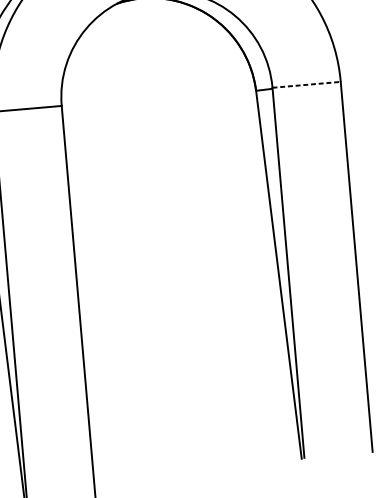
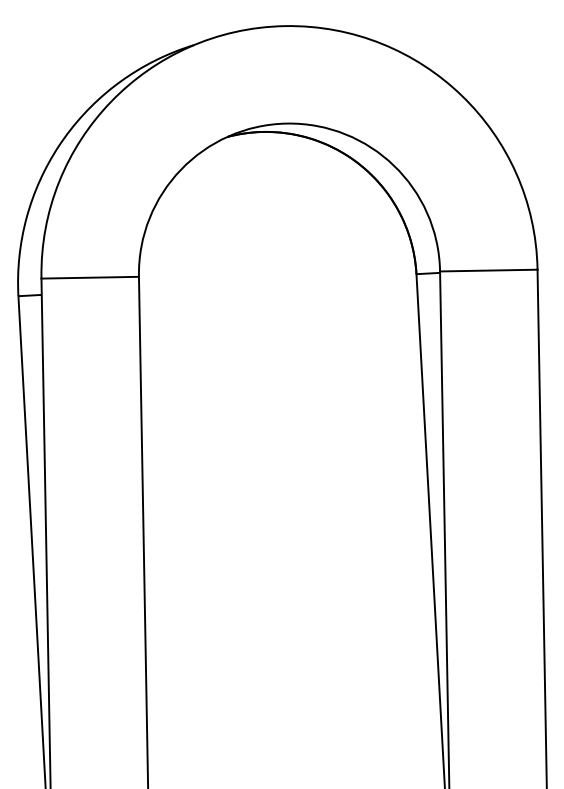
line: (306, 84) -> (488, 270), dashed -> solid

